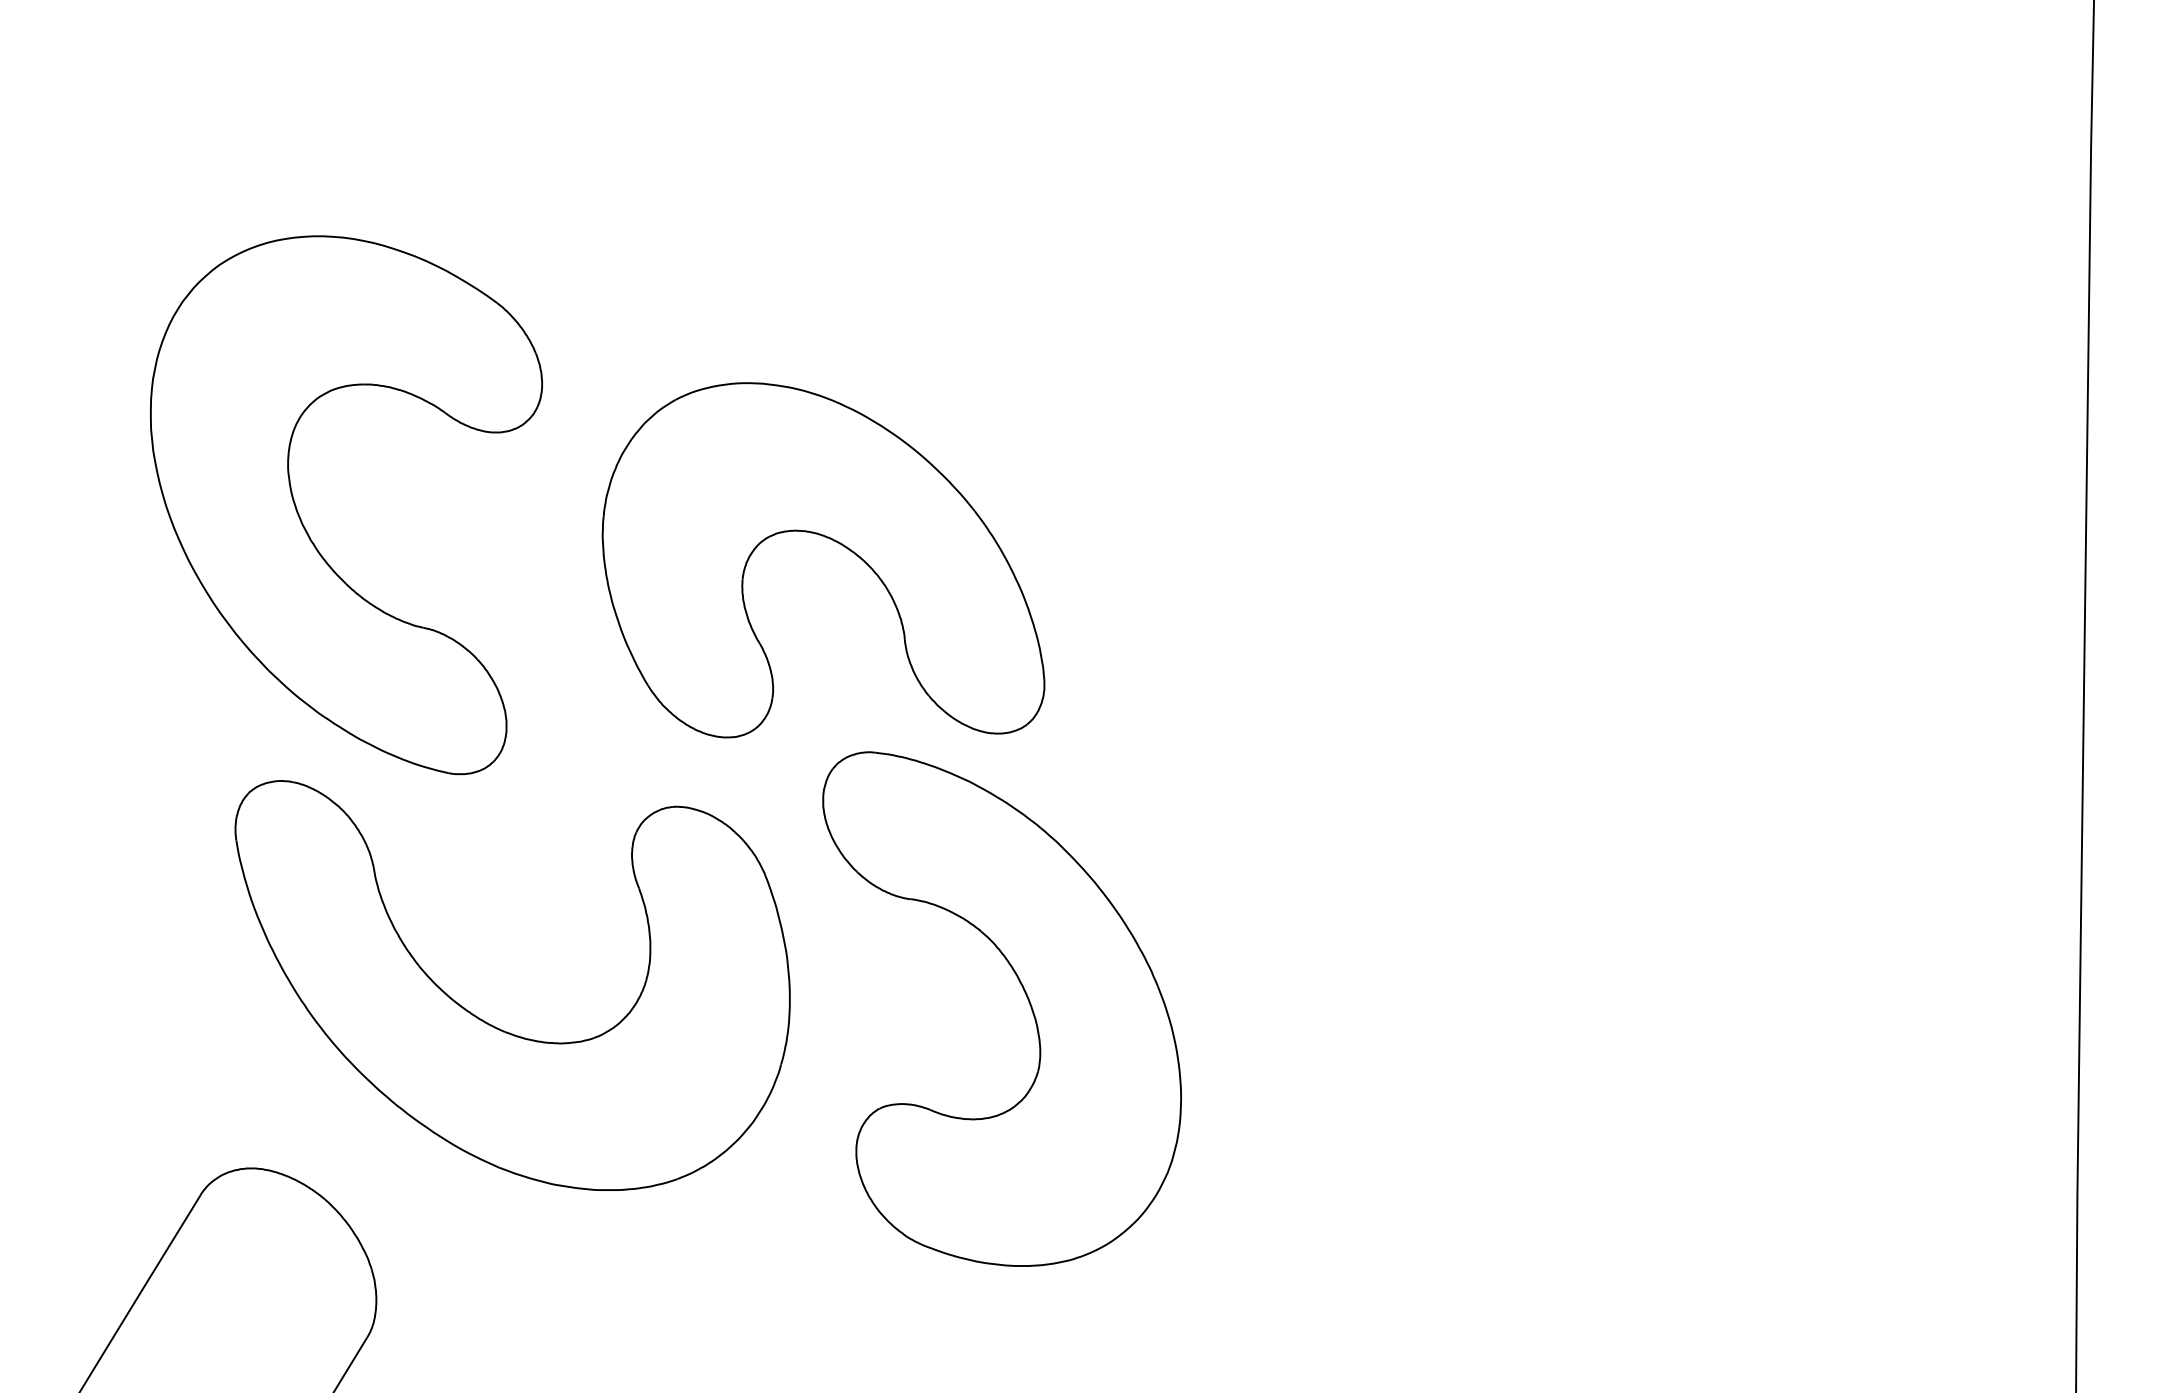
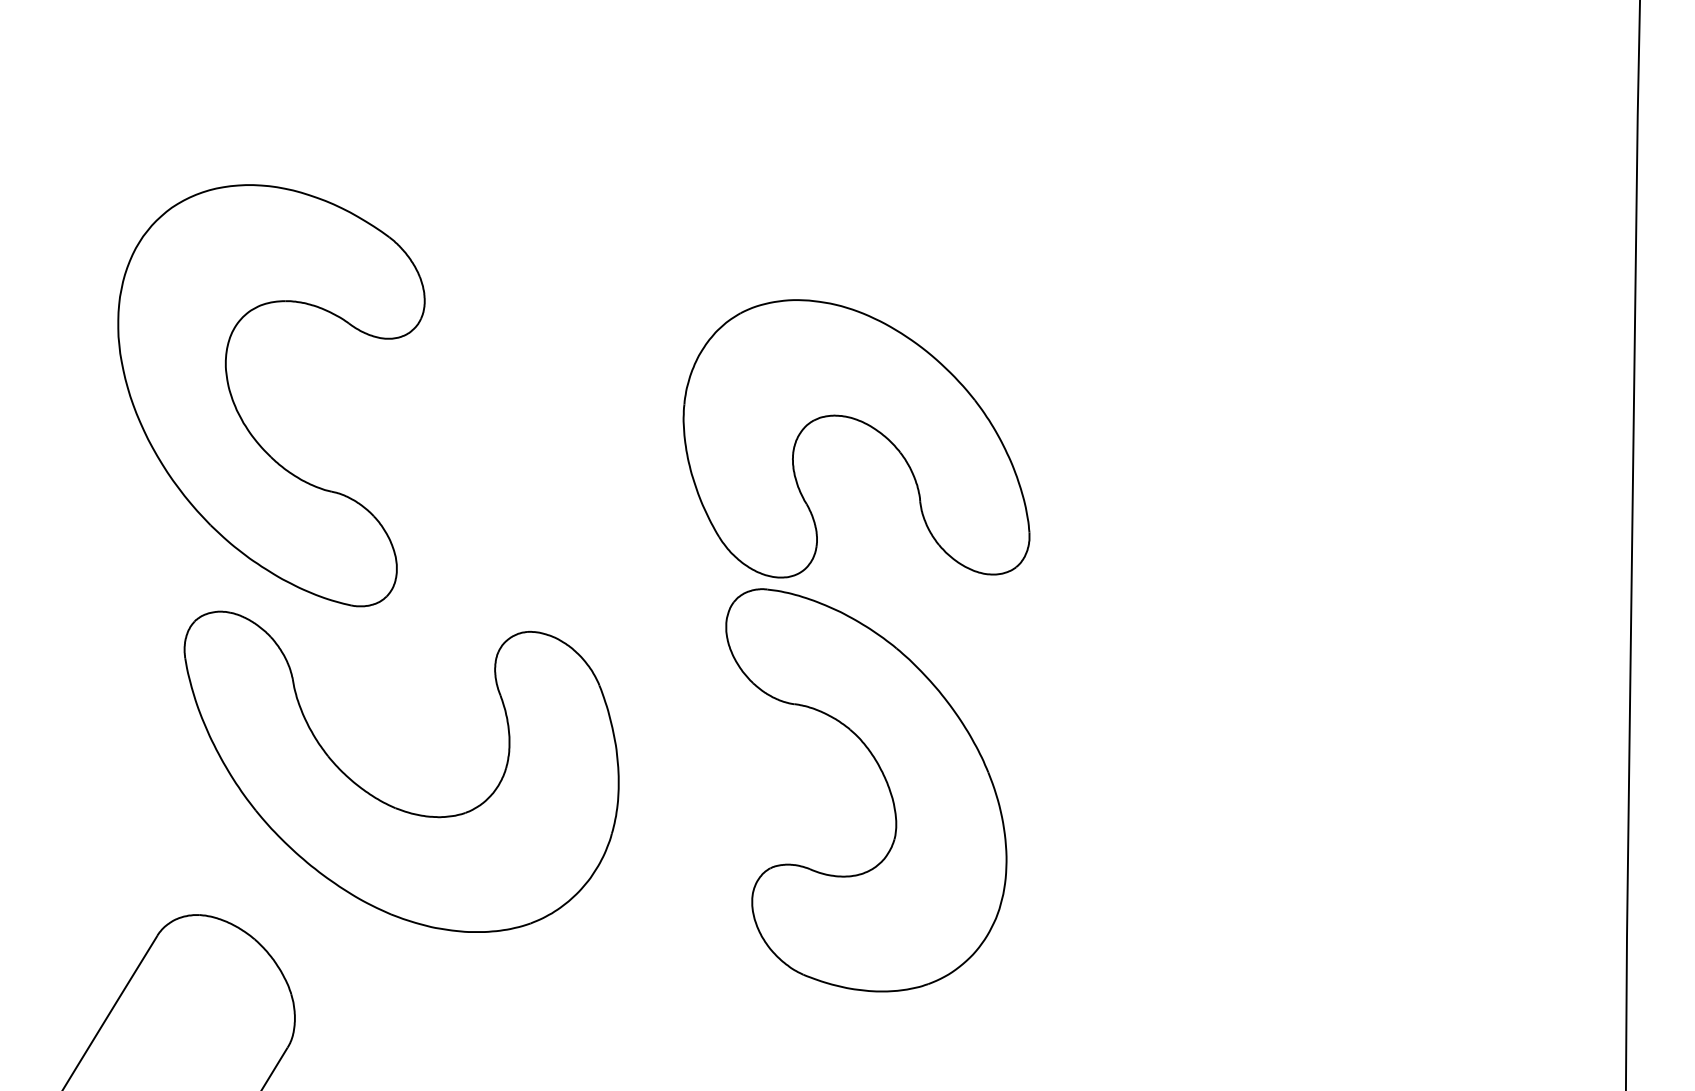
part: (833, 541) -> (864, 424), moved
part: (1025, 995) -> (884, 779), moved

